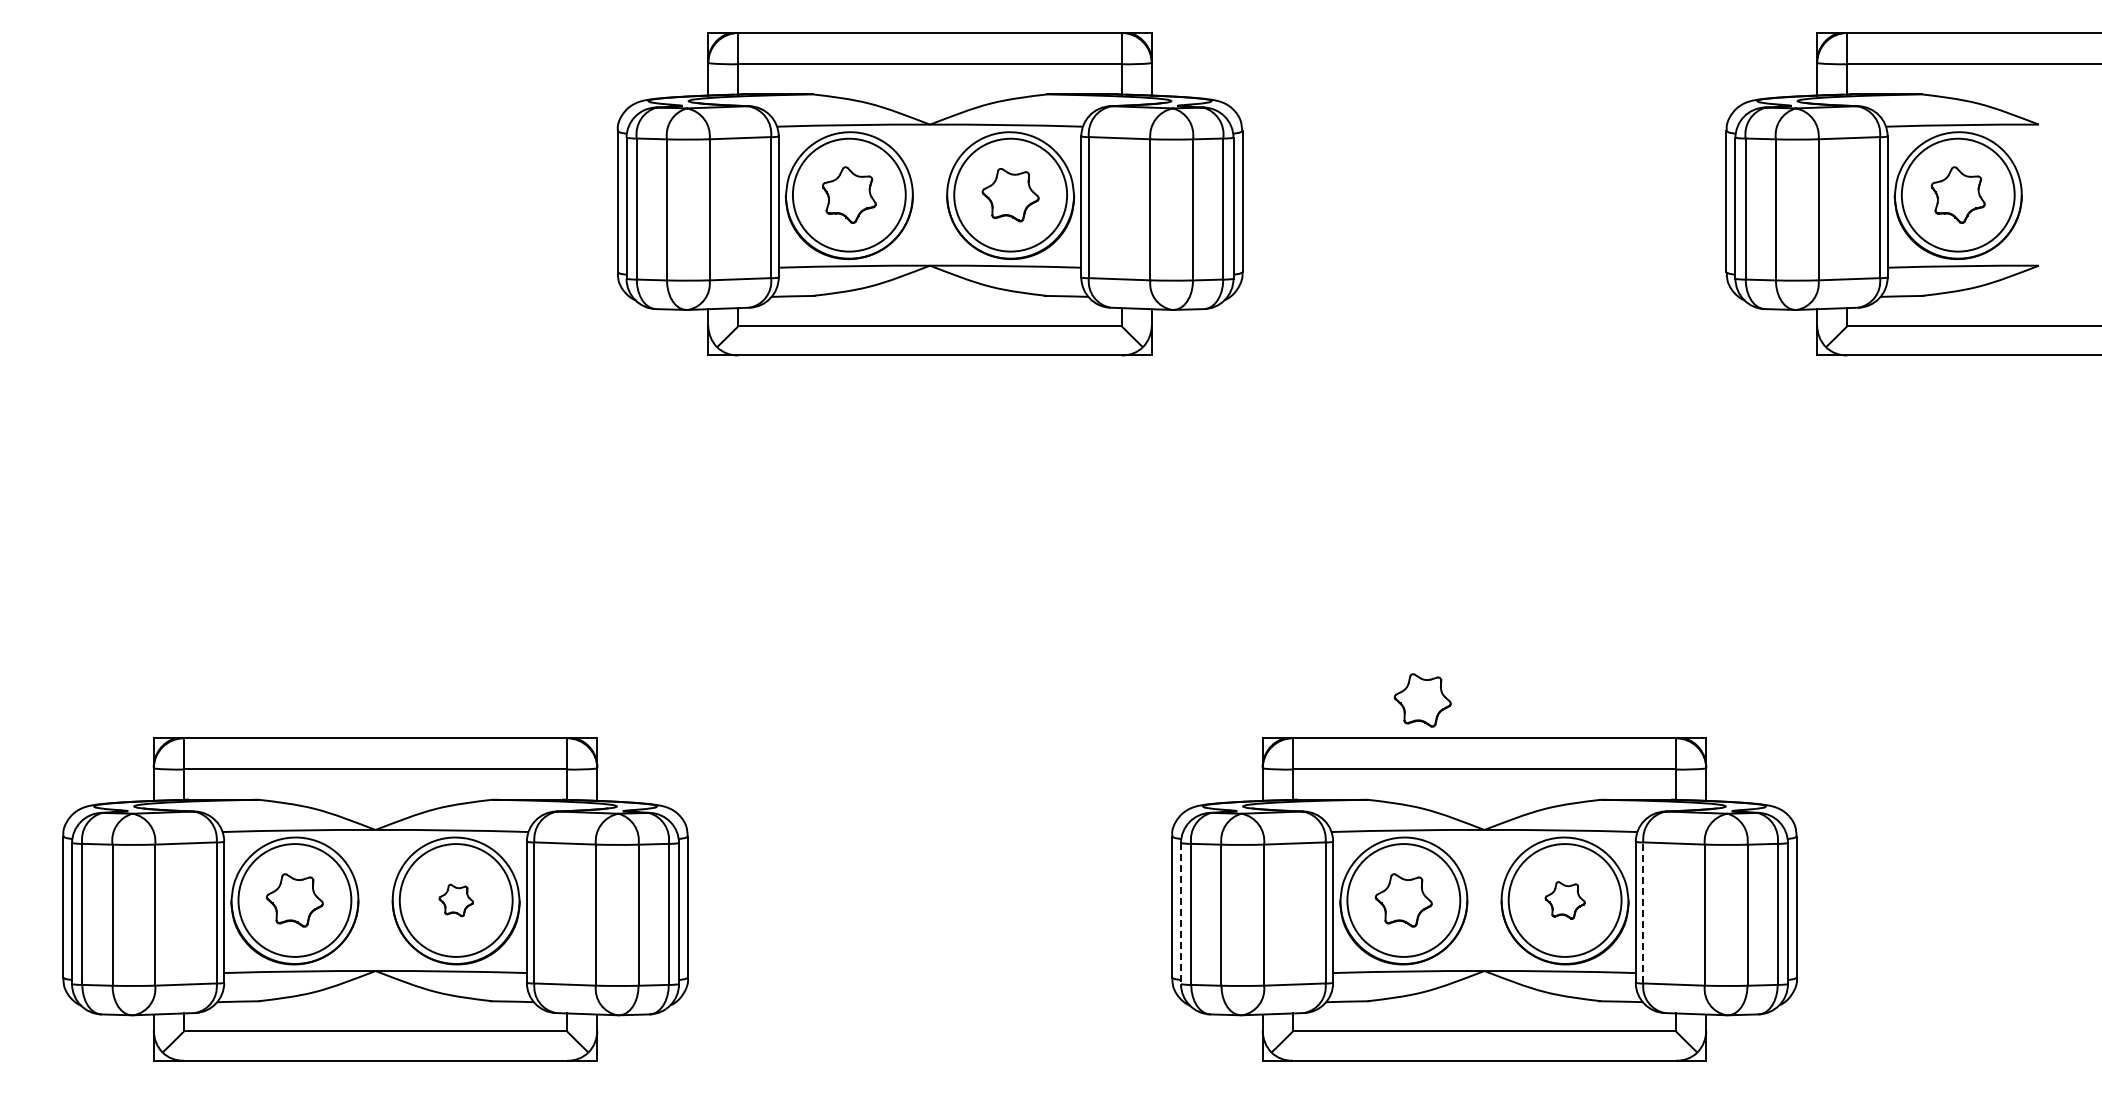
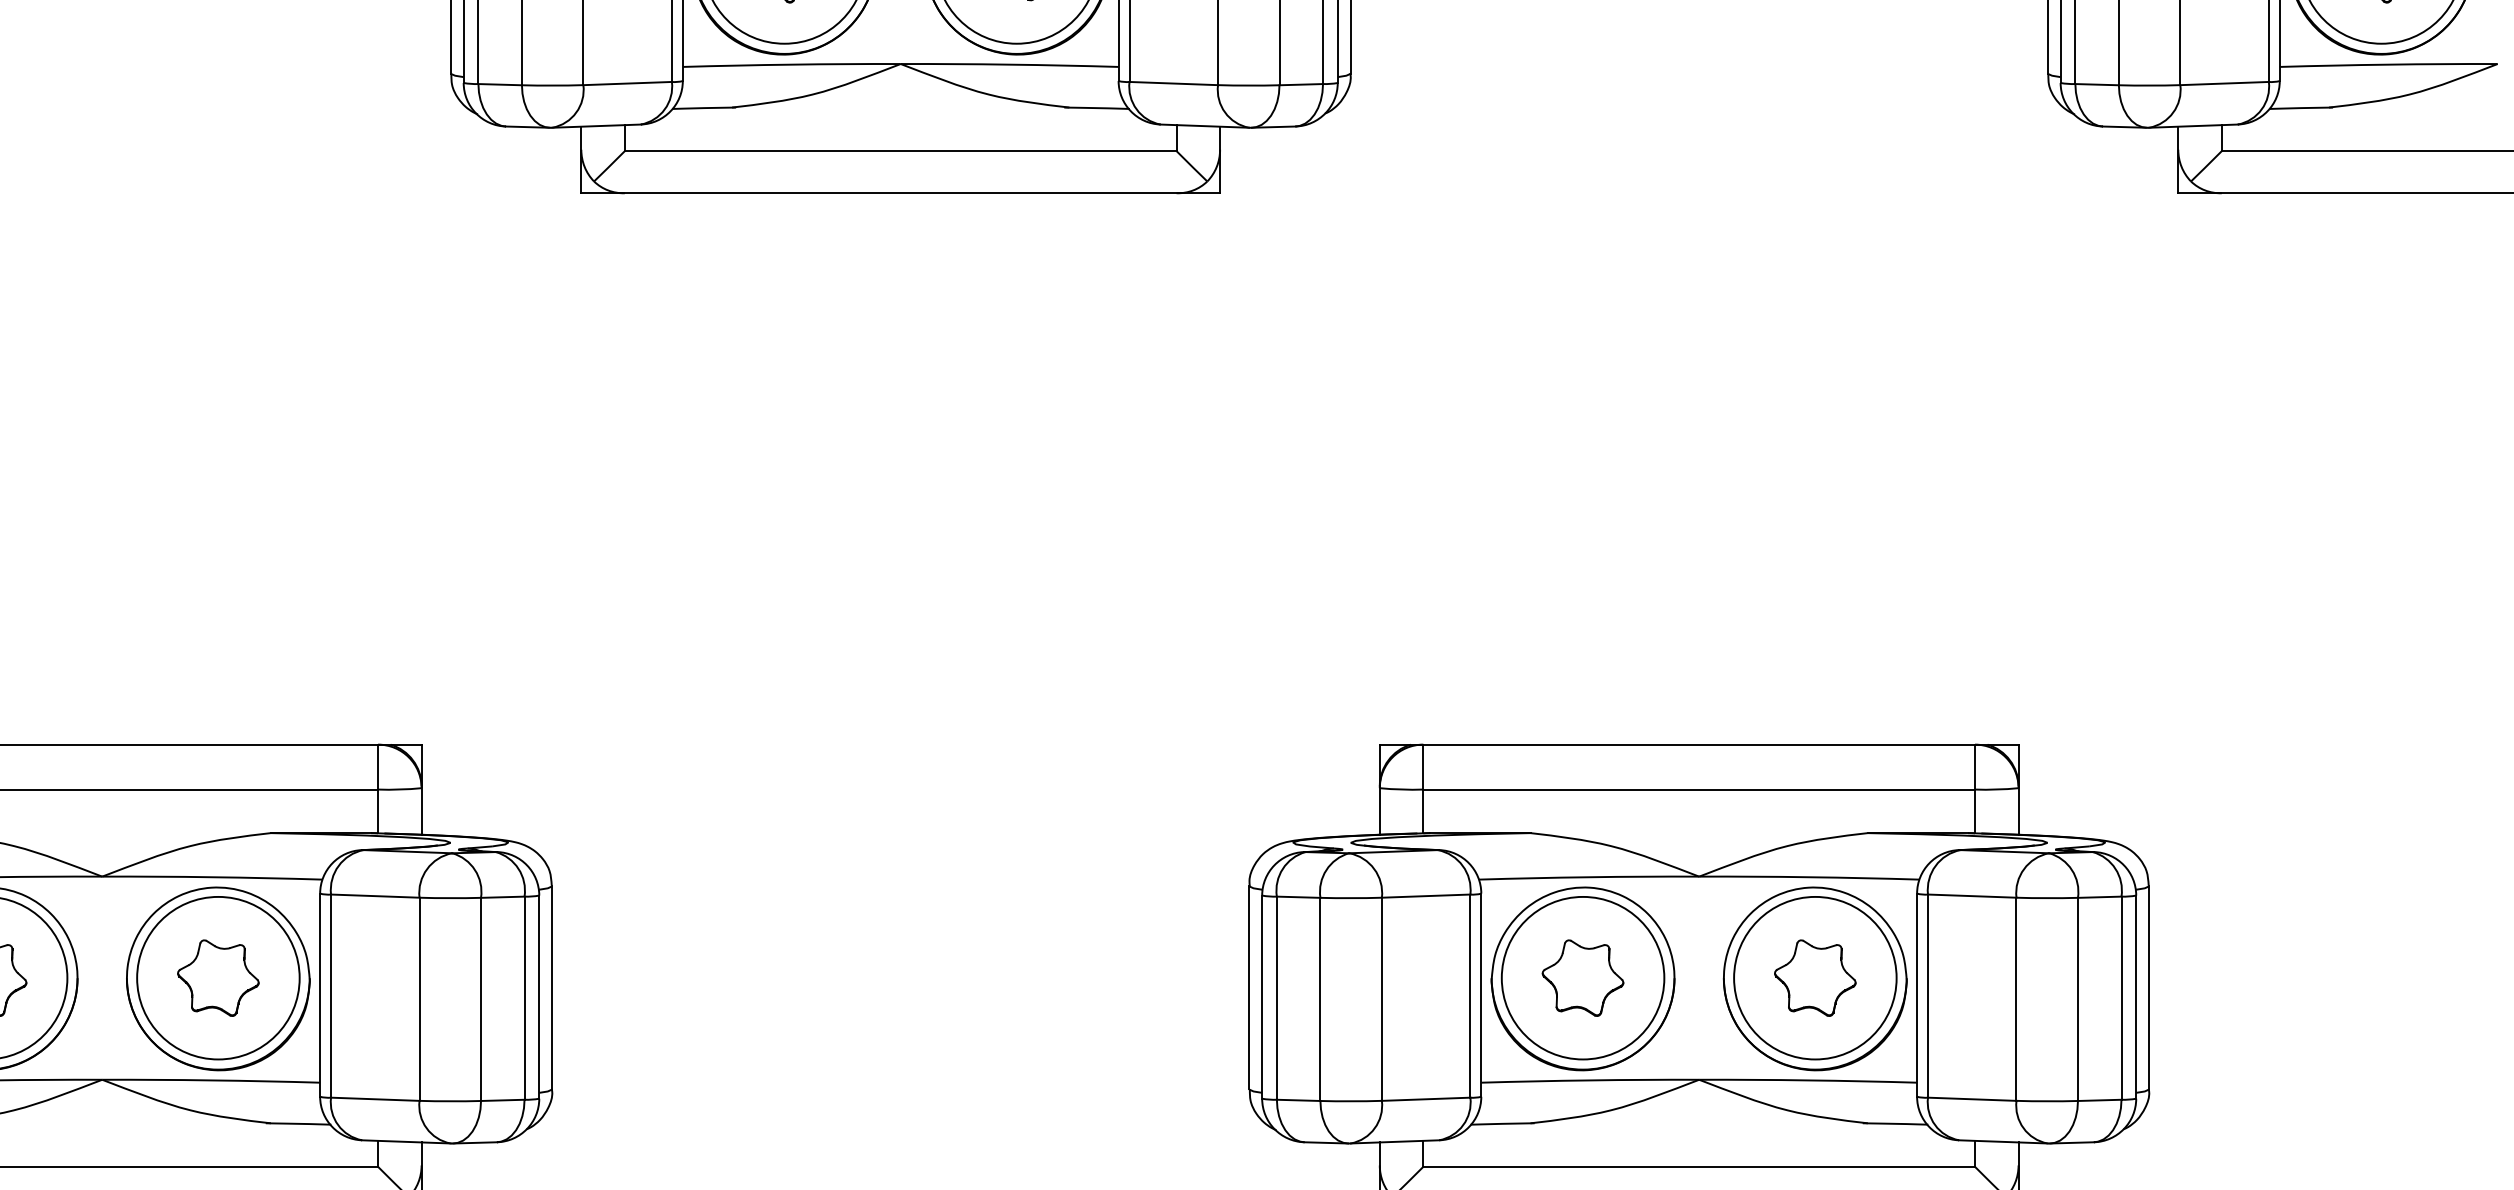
part: (1422, 700) -> (1609, 690), removed
part: (456, 900) -> (218, 978), size x1.67
part: (1565, 900) -> (1815, 978), size x1.43
line: (1643, 912) -> (1928, 995), dashed -> solid
line: (1181, 913) -> (1262, 996), dashed -> solid

